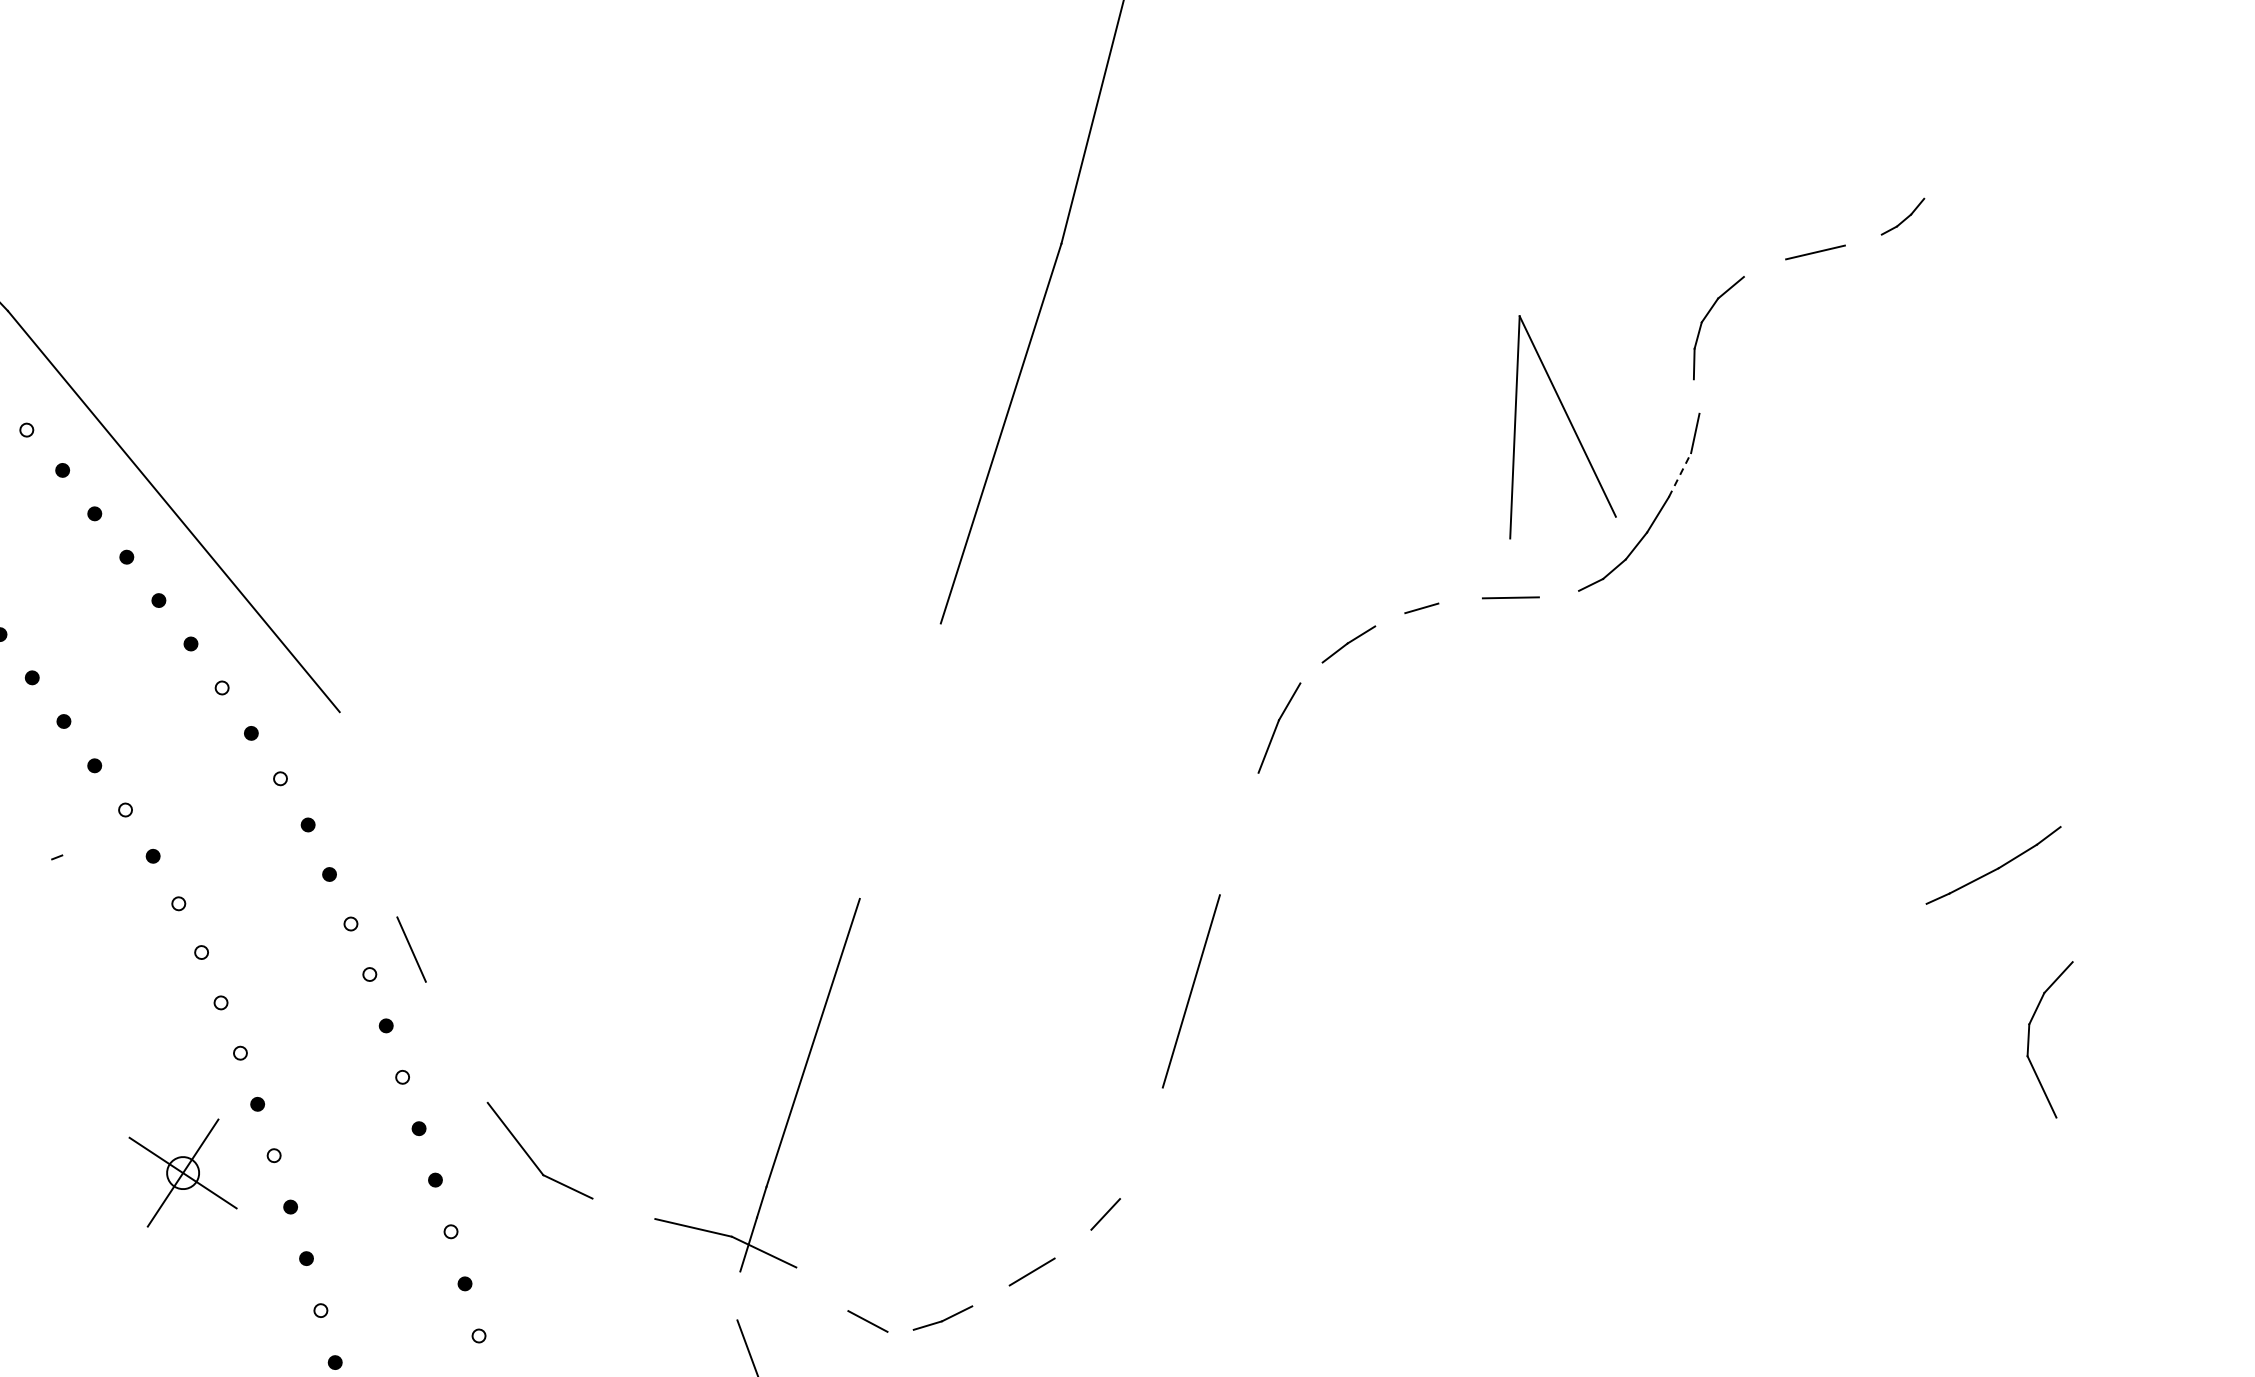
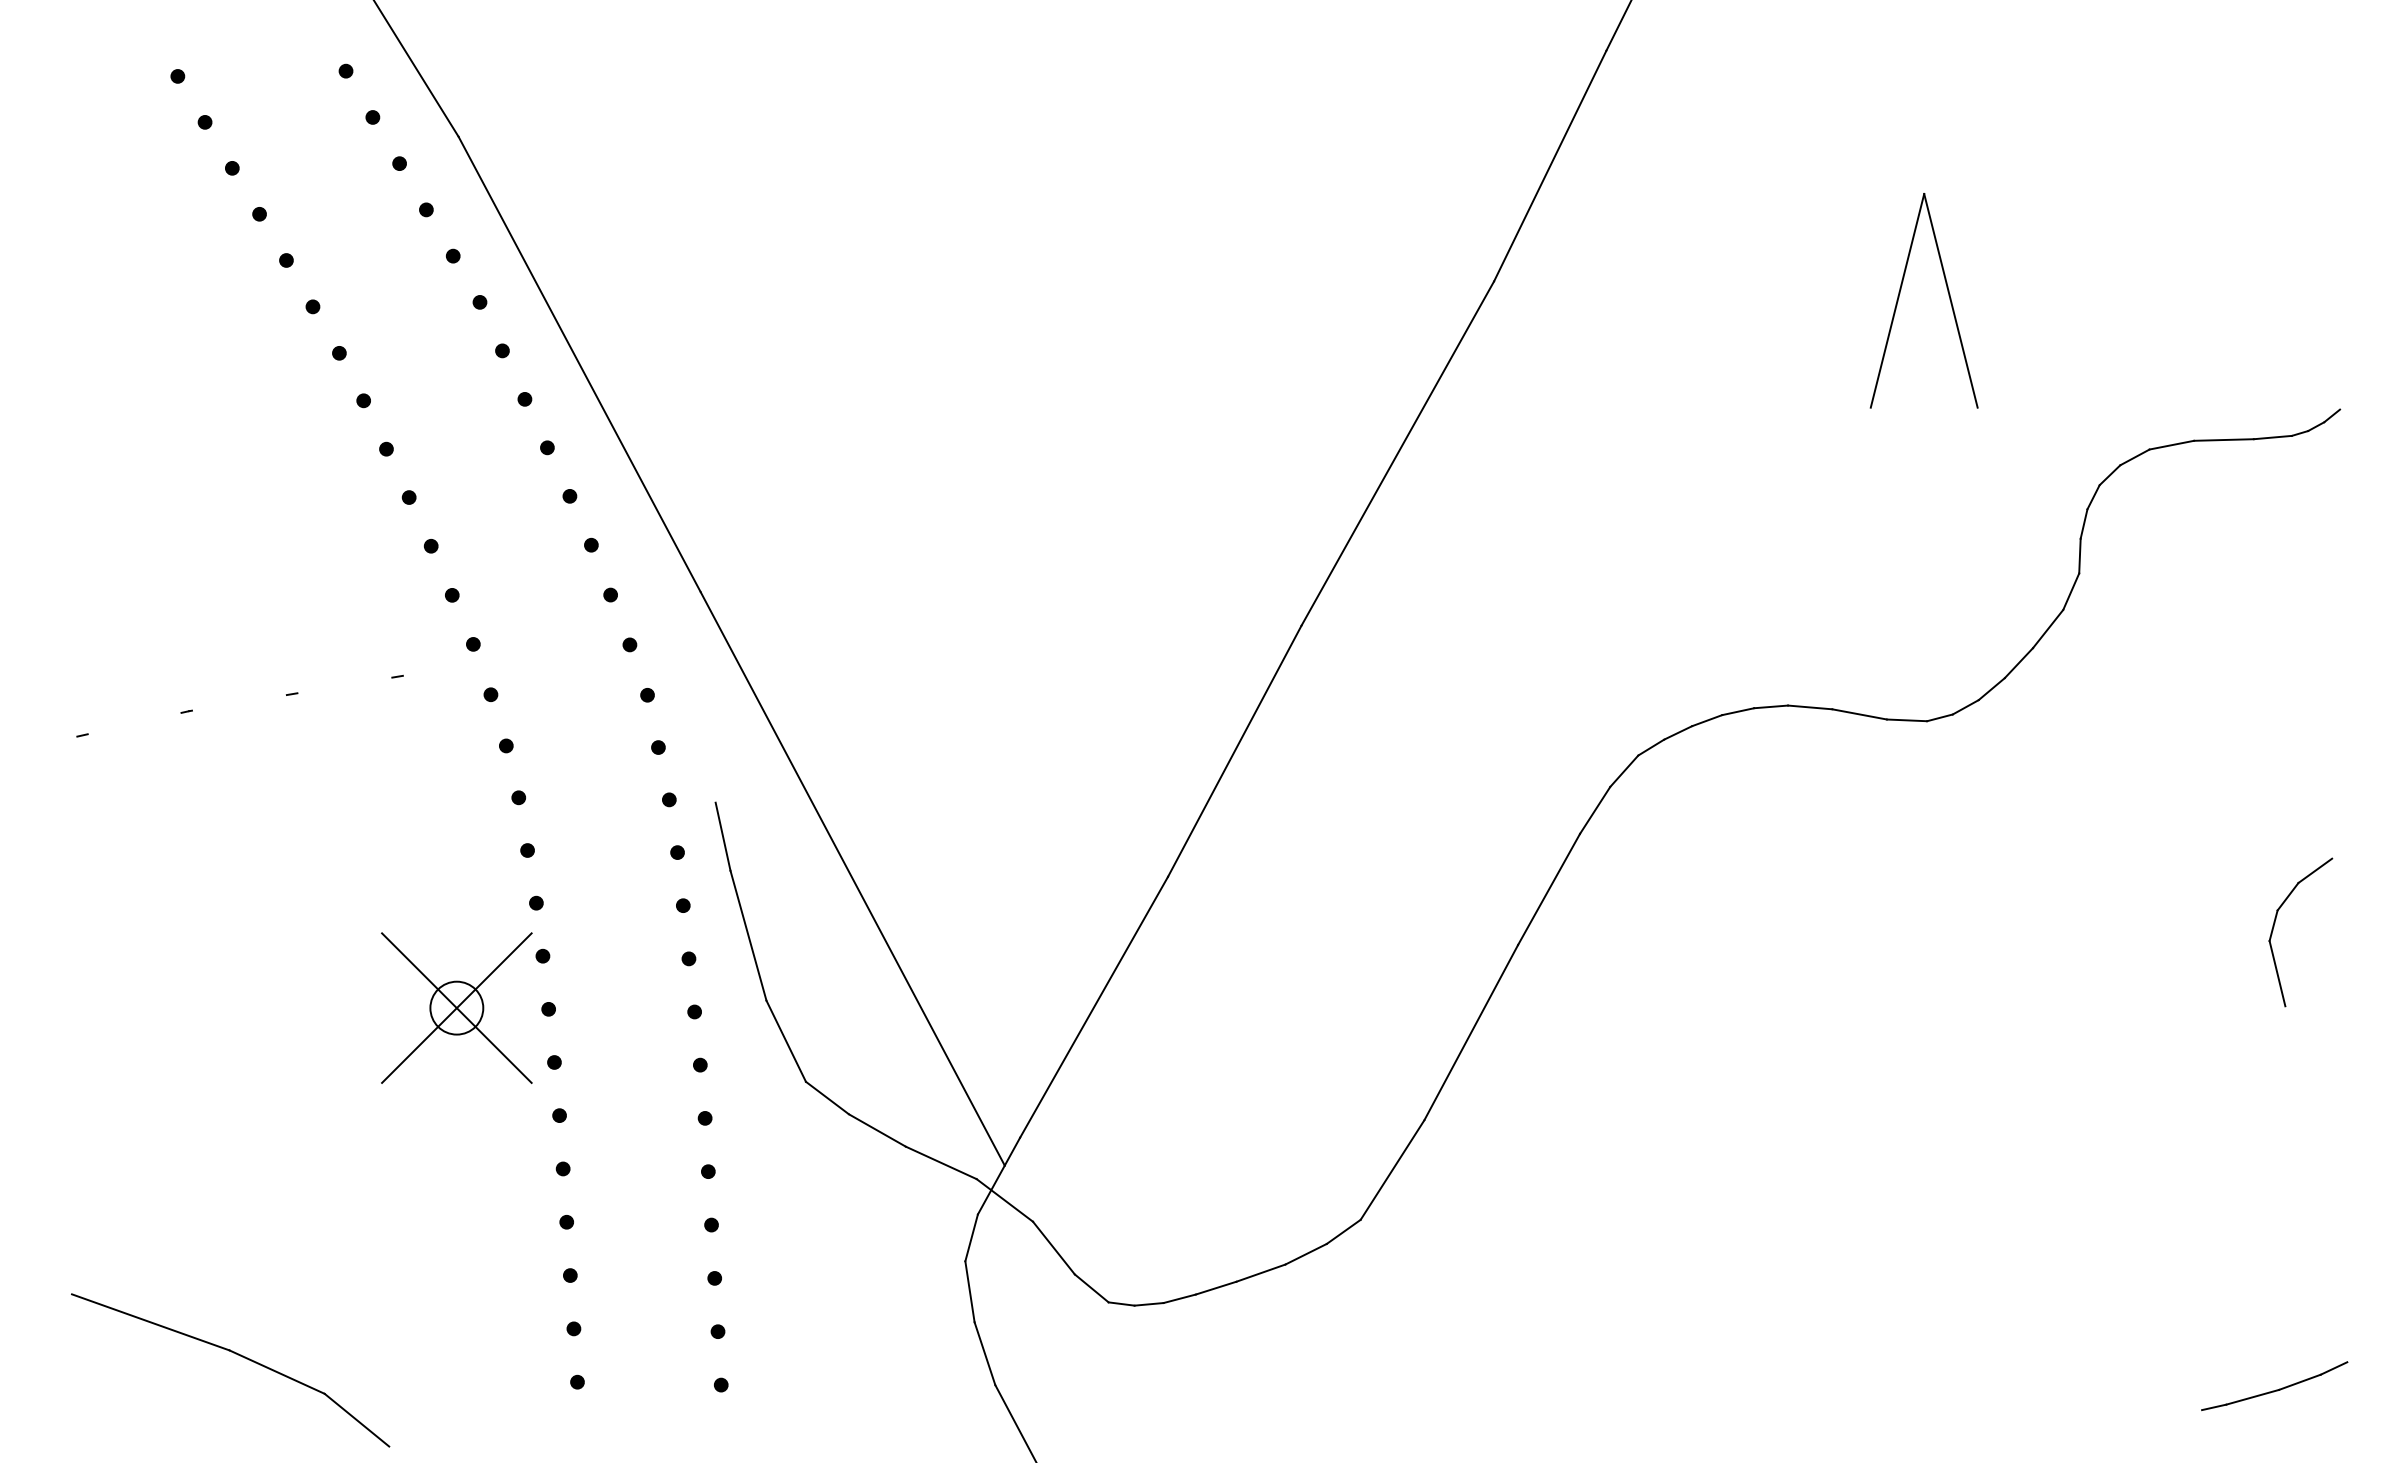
line: (1863, 240) -> (2272, 437), added
line: (1764, 267) -> (2171, 444), added
line: (1696, 396) -> (2079, 555), added
part: (1516, 419) -> (1900, 293), moved
fill: (25, 429) -> (452, 255), added
line: (1680, 474) -> (2048, 628), dashed -> solid
line: (1558, 594) -> (1906, 720), added
line: (1460, 600) -> (1810, 707), added
line: (1390, 619) -> (1738, 711), added
line: (1311, 672) -> (1651, 747), added
fill: (222, 687) -> (591, 544), added
line: (899, 760) -> (1234, 750), added
fill: (280, 778) -> (629, 644), added
fill: (124, 810) -> (472, 644), added
line: (1239, 832) -> (1549, 888), added
part: (1993, 865) -> (2274, 1386), moved
fill: (177, 903) -> (505, 745), added
fill: (350, 923) -> (668, 799), added
fill: (201, 952) -> (518, 797), added
line: (548, 964) -> (852, 878), added
fill: (369, 974) -> (677, 852), added
fill: (220, 1002) -> (527, 850), added
part: (2029, 1041) -> (2274, 927), moved
line: (456, 1042) -> (748, 935), added
fill: (240, 1052) -> (536, 902), added
fill: (402, 1077) -> (688, 958), added
line: (1141, 1142) -> (1392, 1169), added
fill: (273, 1154) -> (548, 1008), added
part: (182, 1172) -> (456, 1007), size x1.67
line: (622, 1208) -> (876, 1130), added
fill: (450, 1231) -> (704, 1117), added
line: (1072, 1243) -> (1305, 1253), added
line: (821, 1288) -> (1053, 1247), added
line: (738, 1295) -> (971, 1237), added
line: (990, 1295) -> (1215, 1287), added
fill: (320, 1310) -> (562, 1168), added
line: (900, 1330) -> (1121, 1303), added
fill: (478, 1335) -> (711, 1224), added

